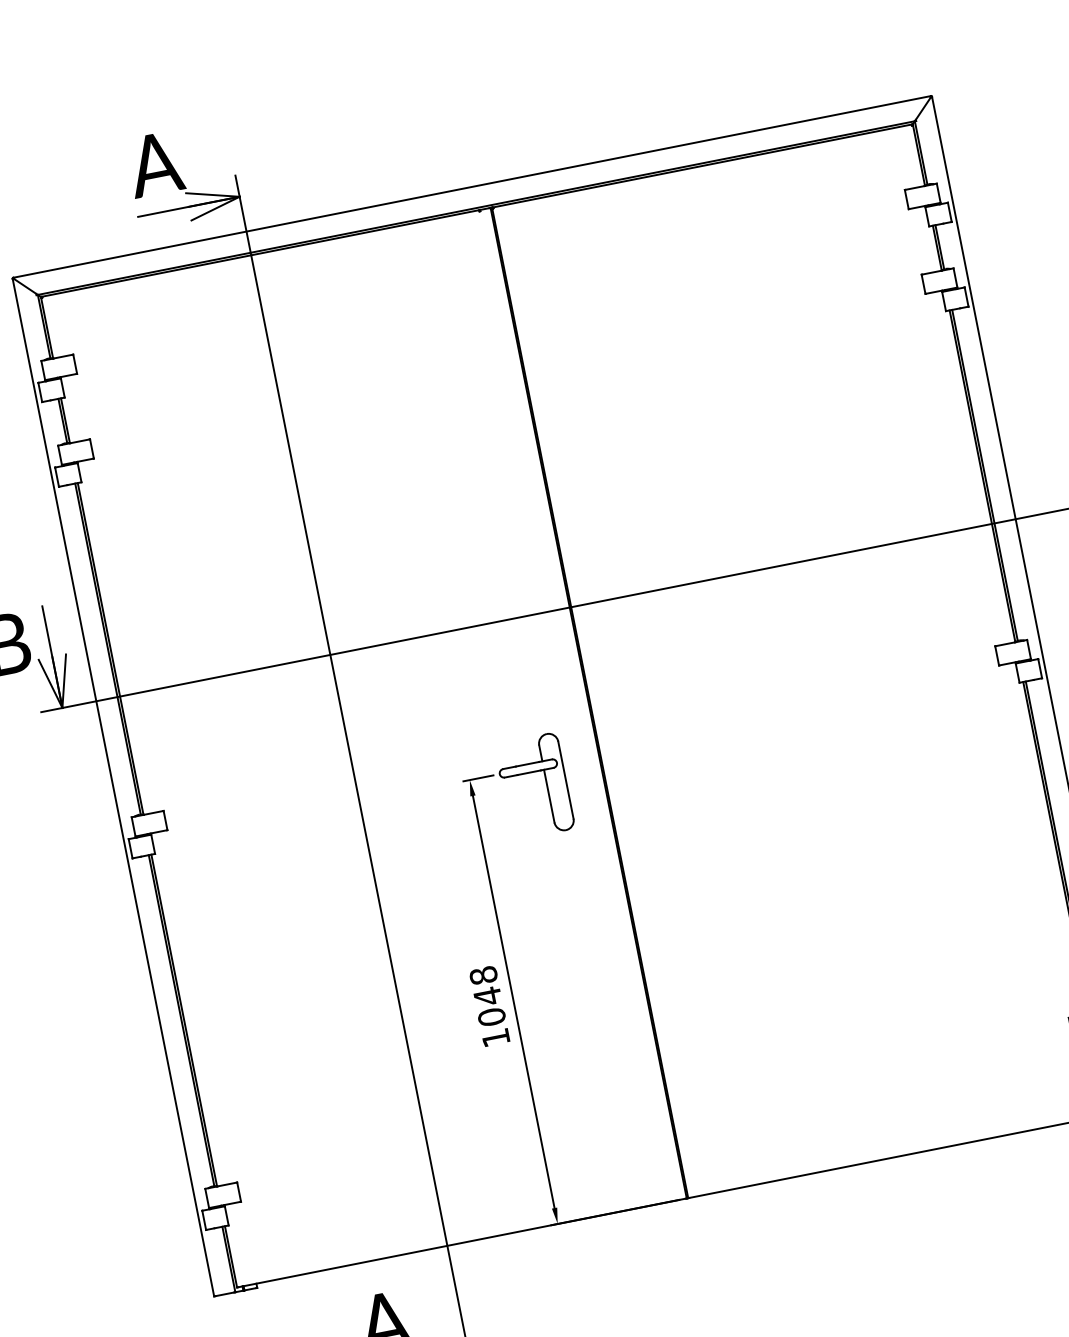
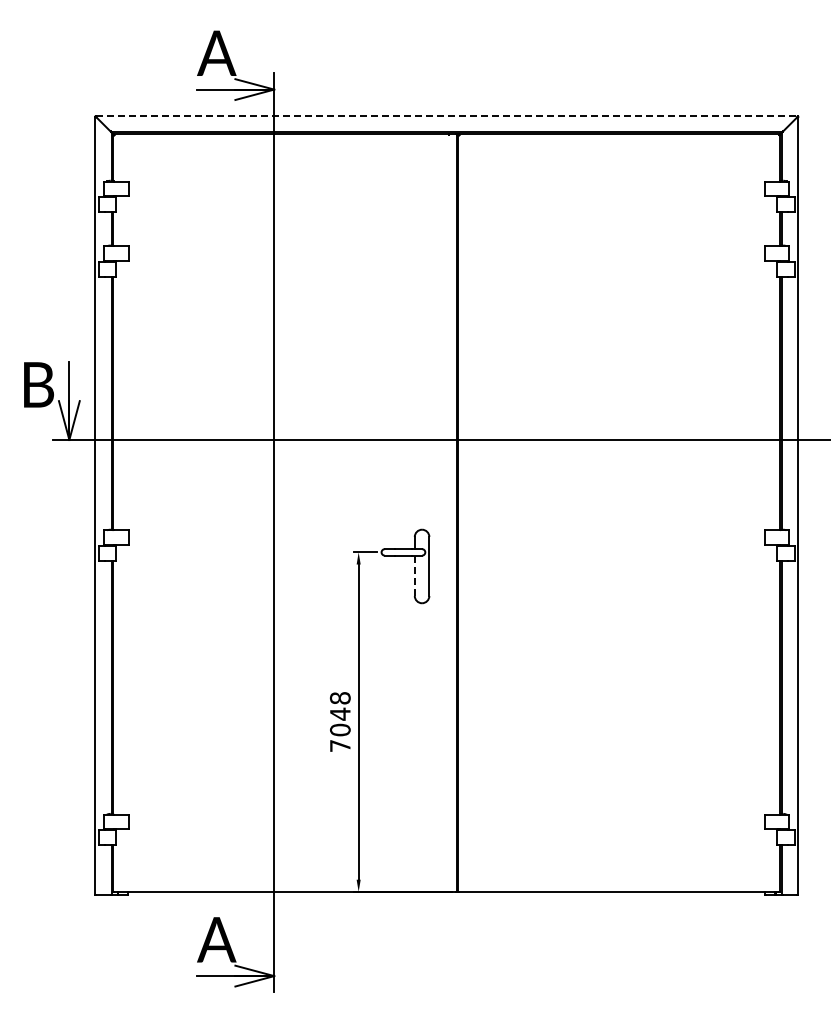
line: (471, 187) -> (446, 116), solid -> dashed
line: (549, 797) -> (414, 576), solid -> dashed
text: (496, 1037) -> (340, 745), 1048 -> 7048

